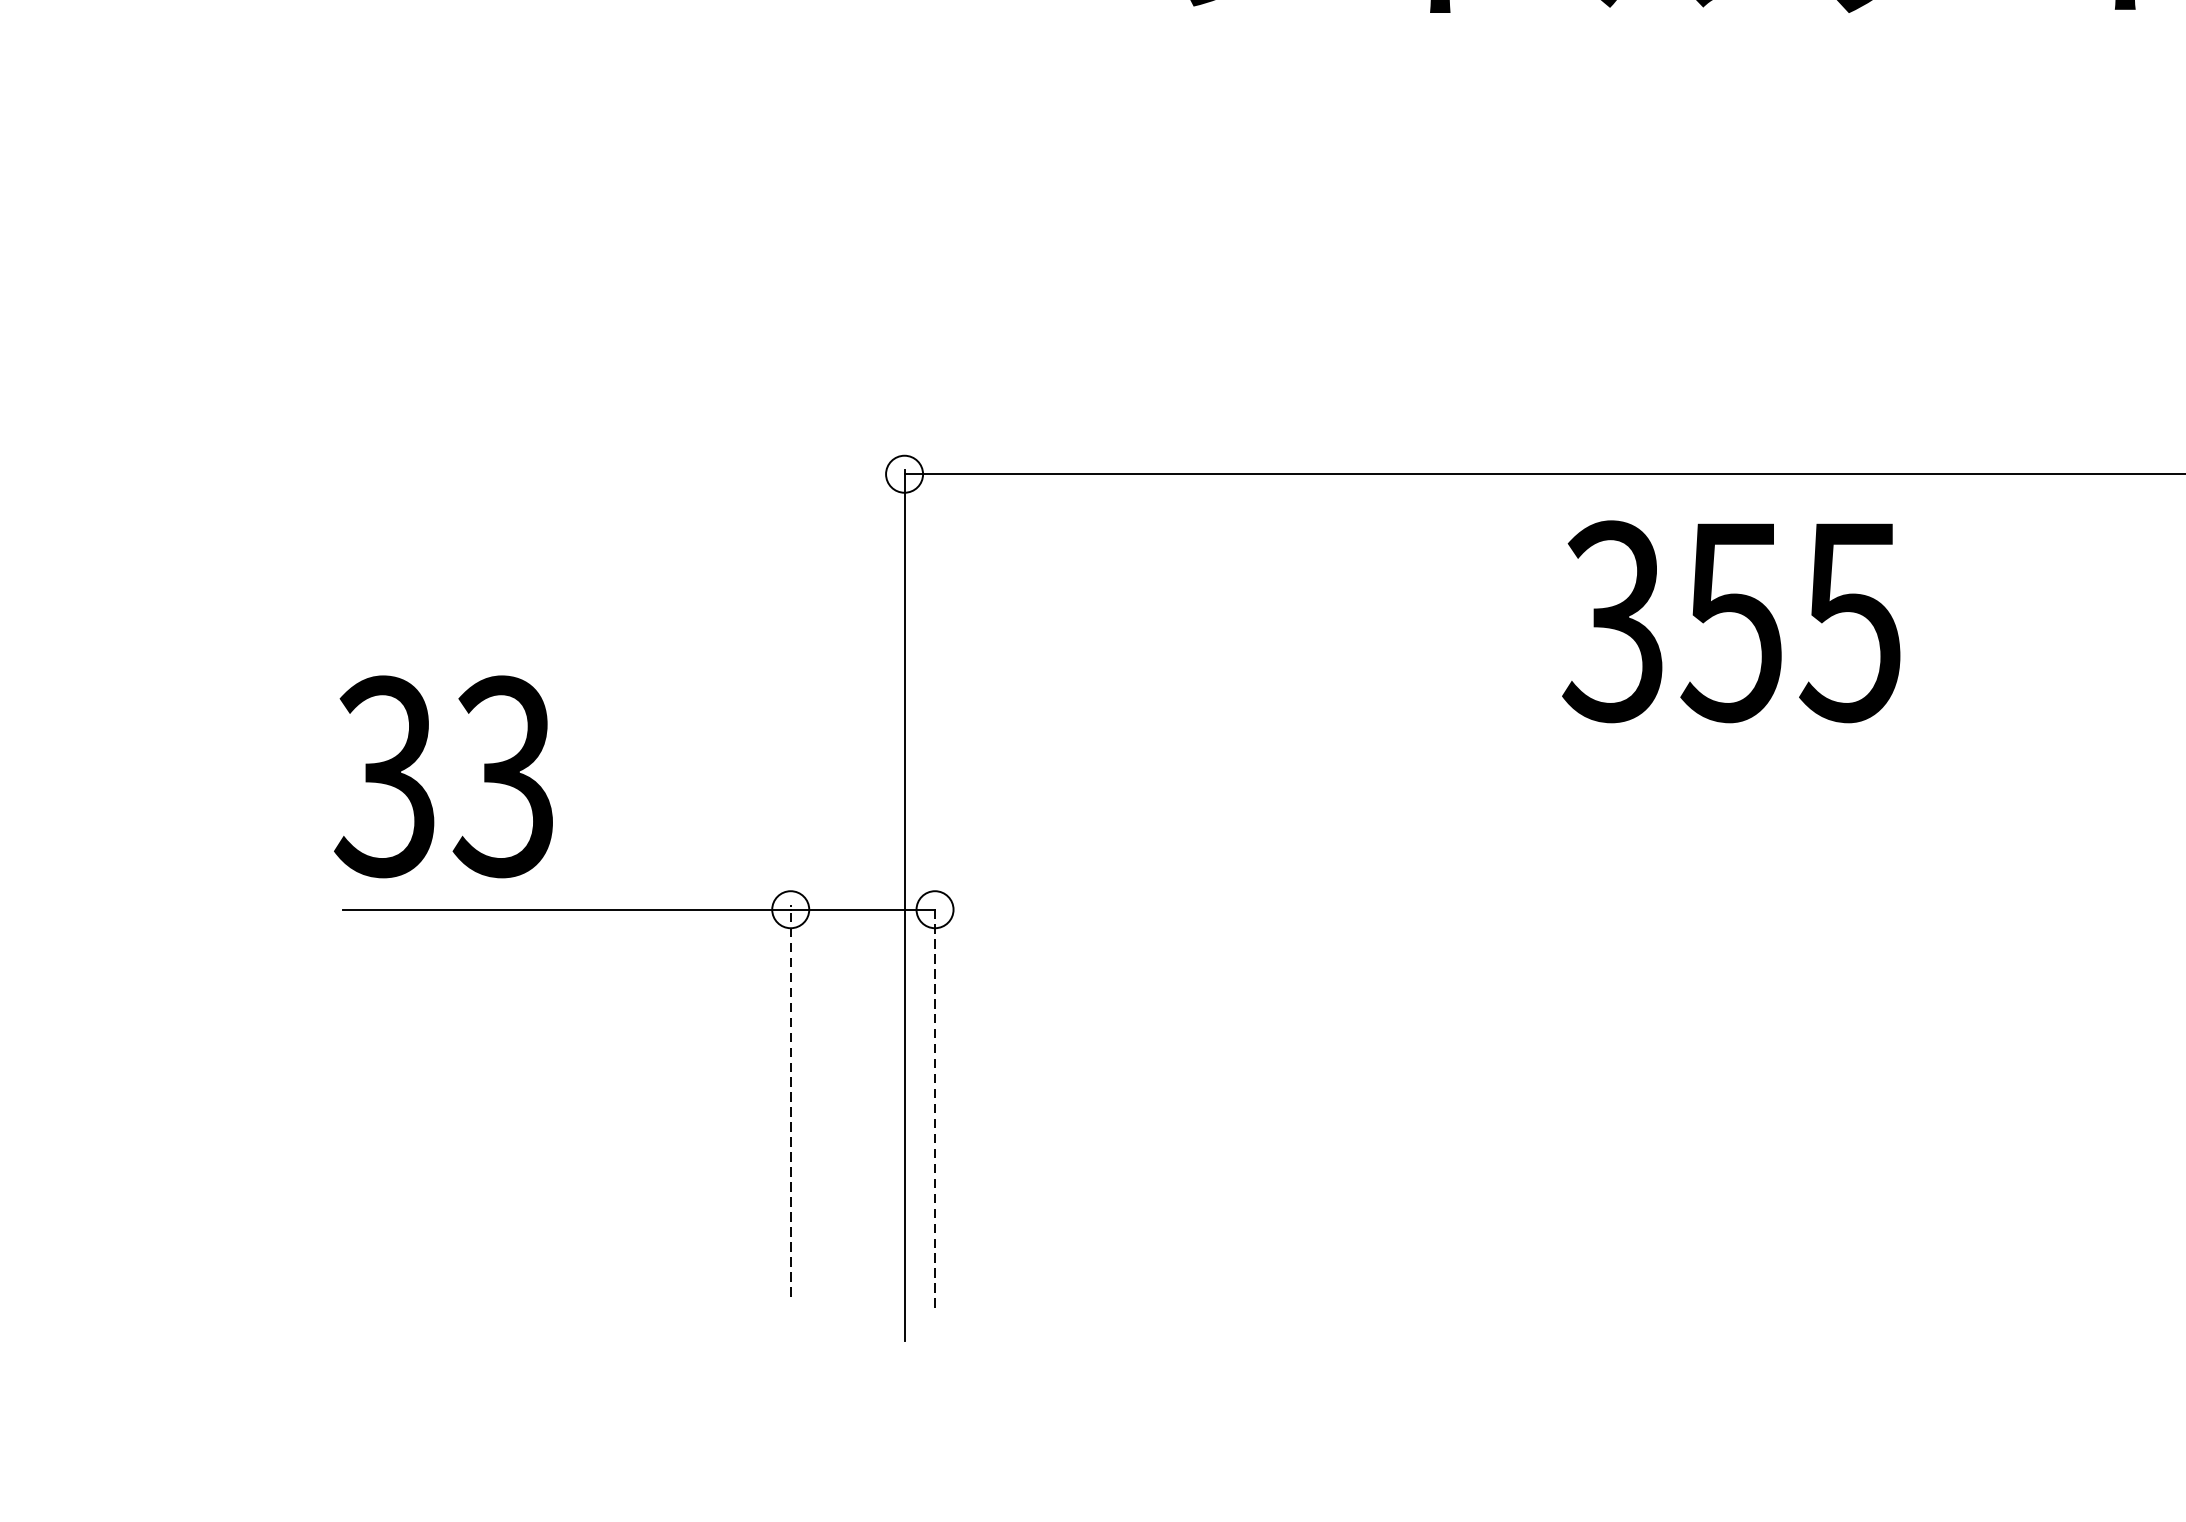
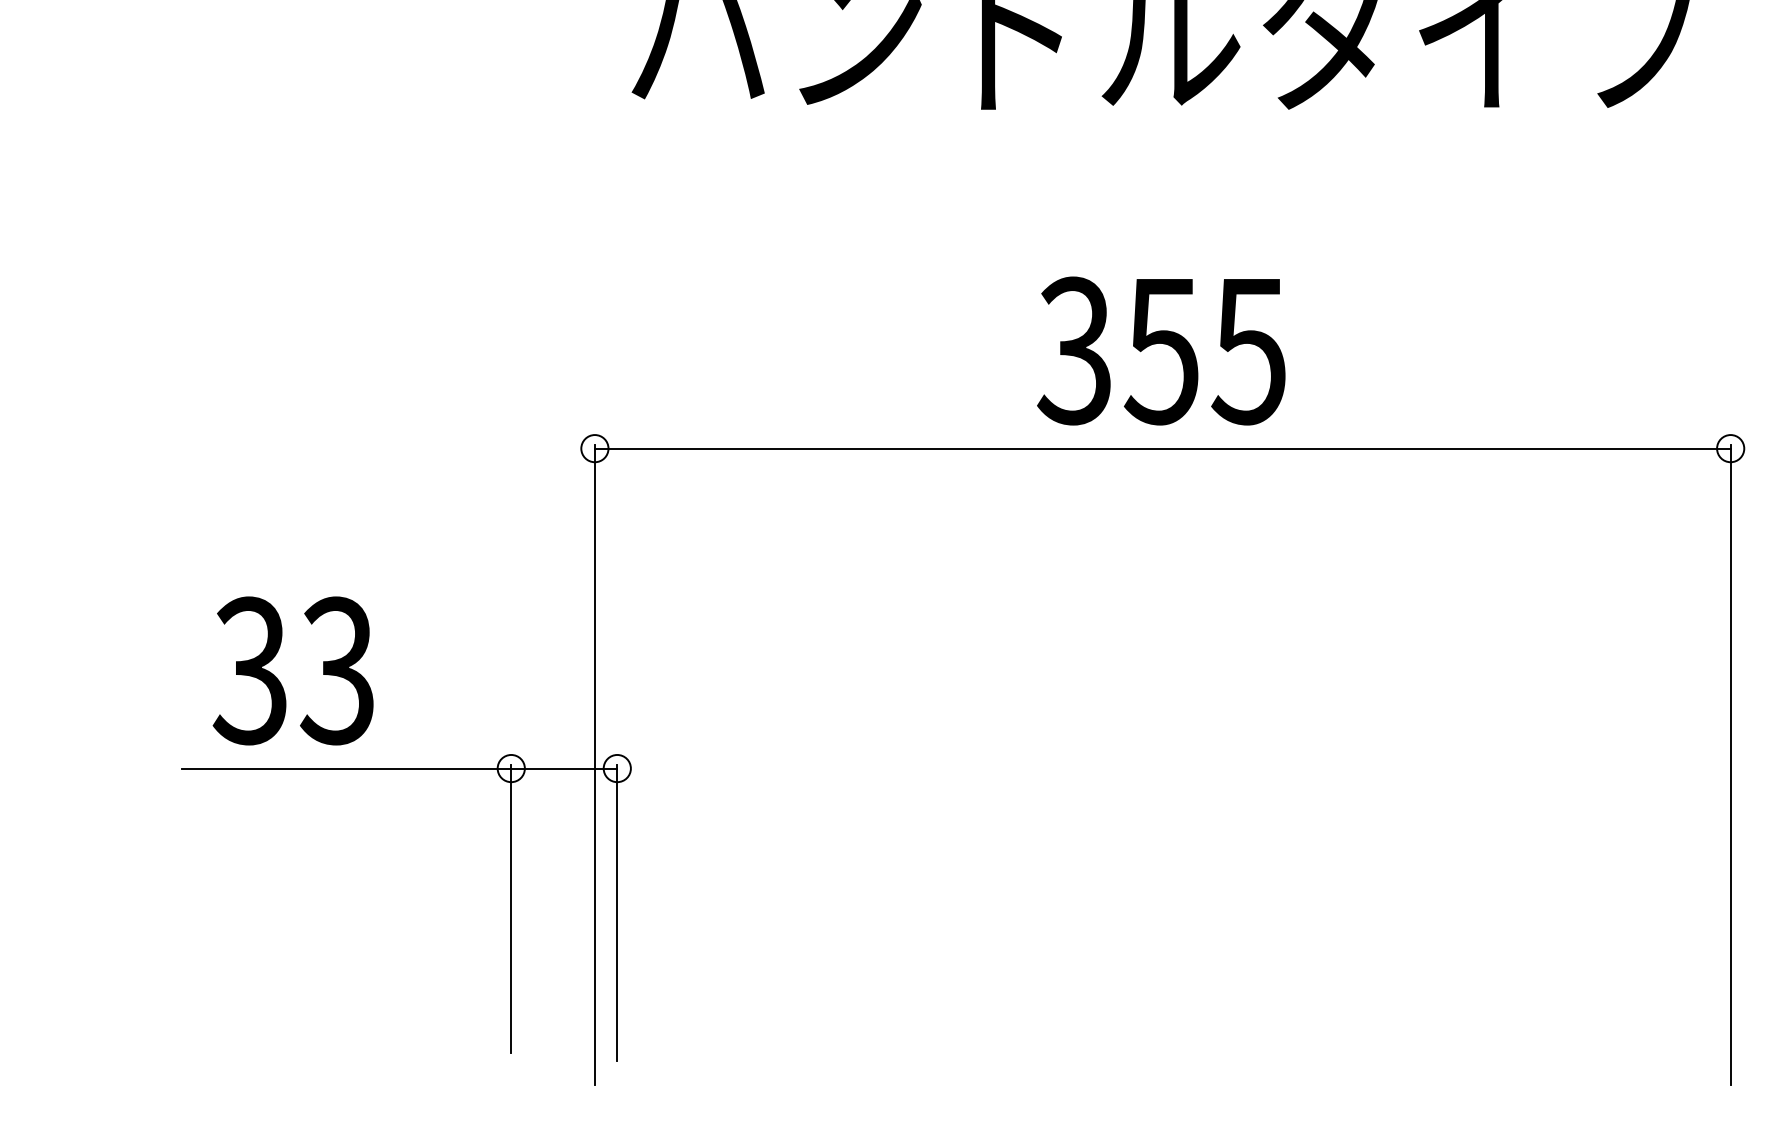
text: (1731, 621) -> (1161, 350), moved
text: (442, 776) -> (292, 670), moved
line: (791, 1101) -> (511, 909), dashed -> solid
line: (935, 1106) -> (617, 913), dashed -> solid

